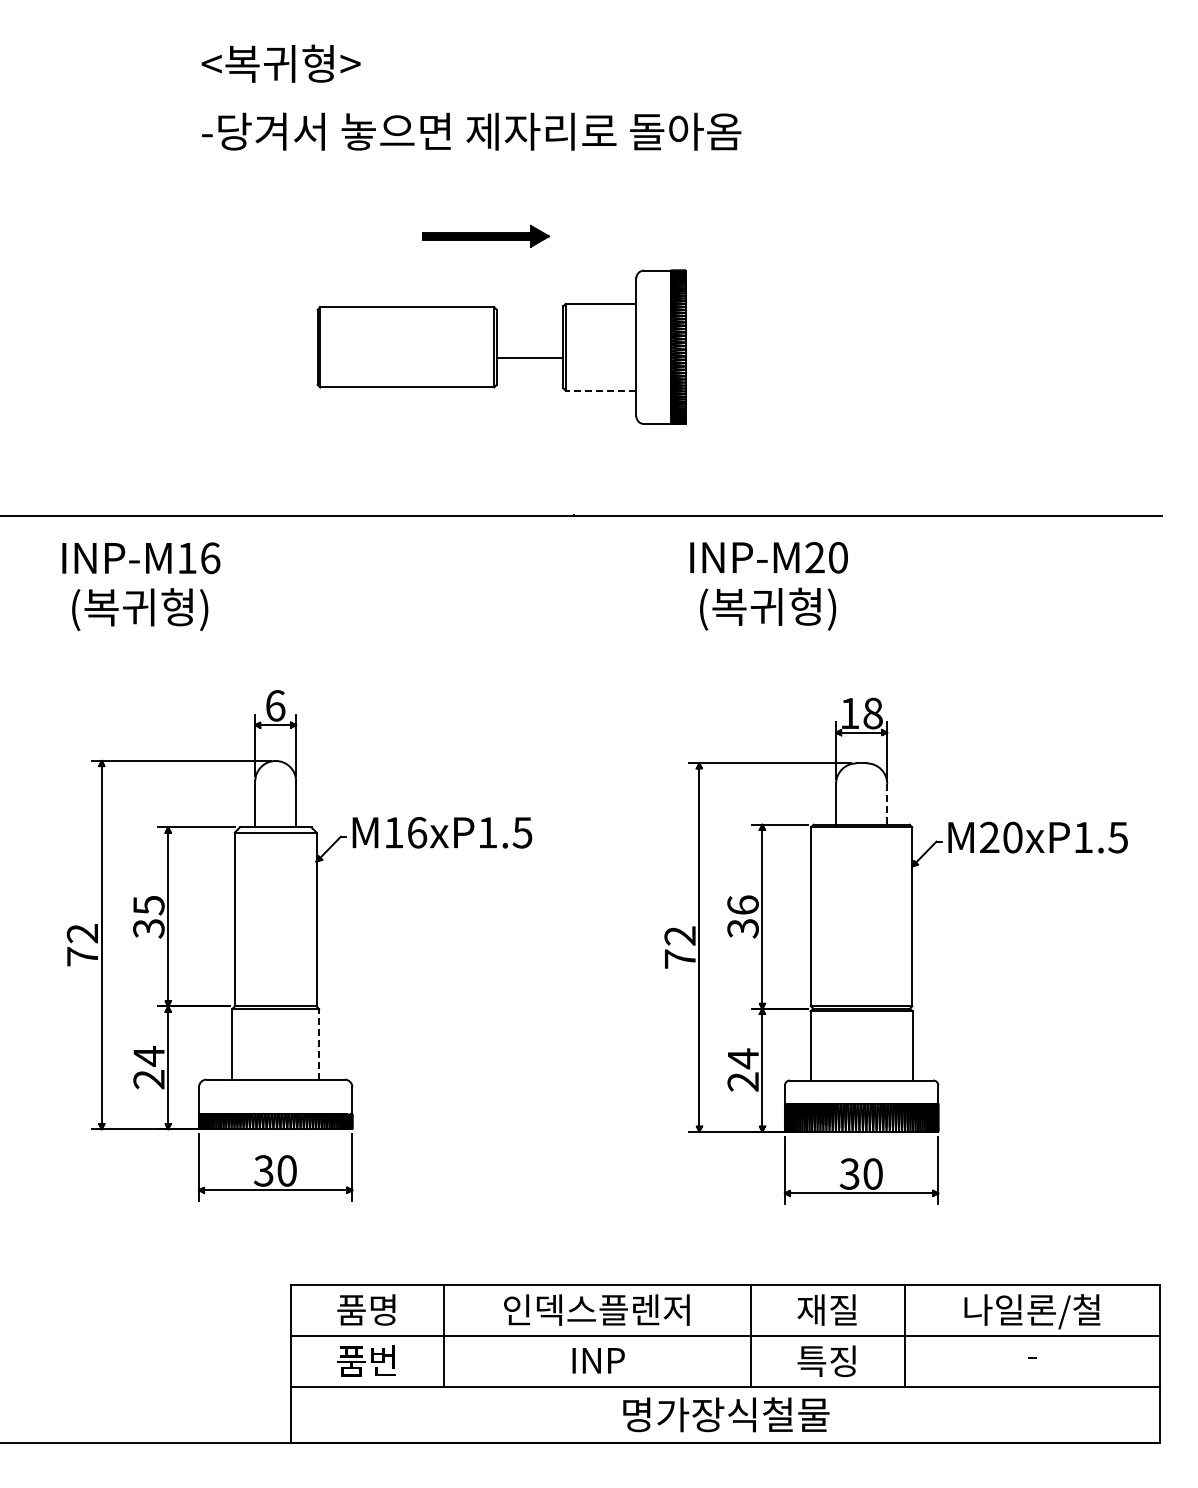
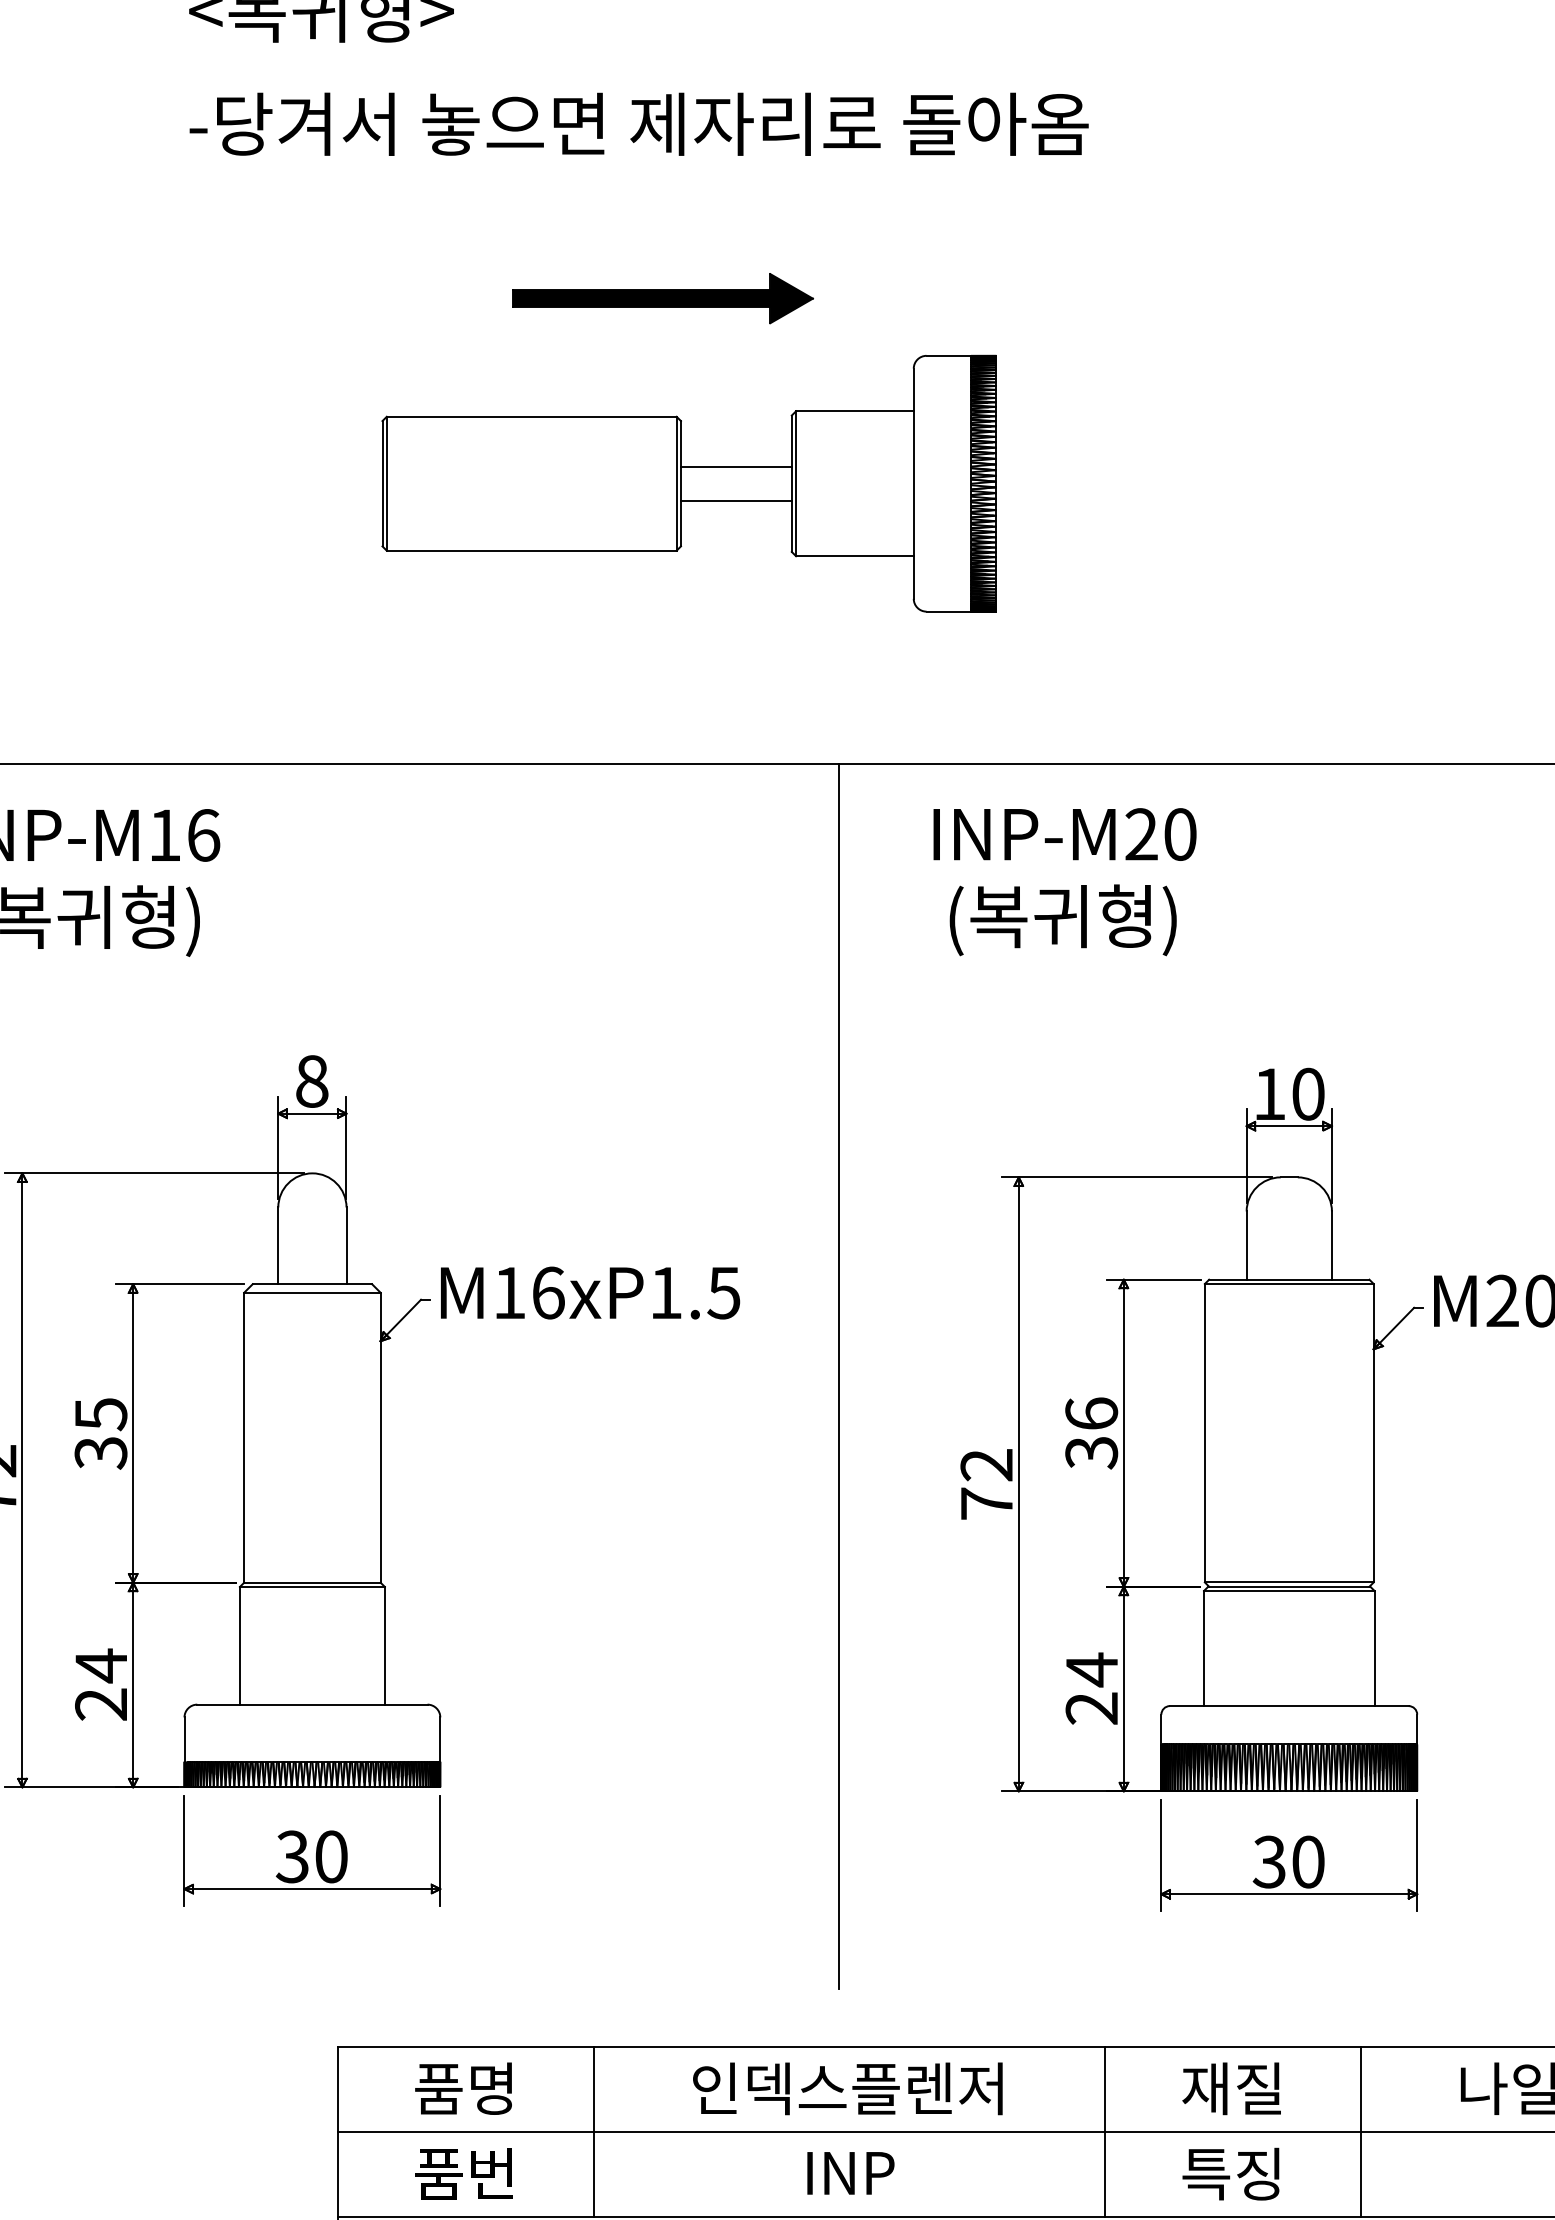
part: (485, 236) -> (662, 298), size x1.43
line: (529, 337) -> (735, 467), added
line: (600, 390) -> (853, 555), dashed -> solid
text: (768, 586) -> (1063, 882), moved
text: (275, 705) -> (312, 1080), 6 -> 8
text: (872, 713) -> (1307, 1094), 18 -> 10
line: (887, 804) -> (1332, 1245), dashed -> solid
line: (591, 882) -> (838, 1375), added
line: (319, 1043) -> (385, 1644), dashed -> solid

